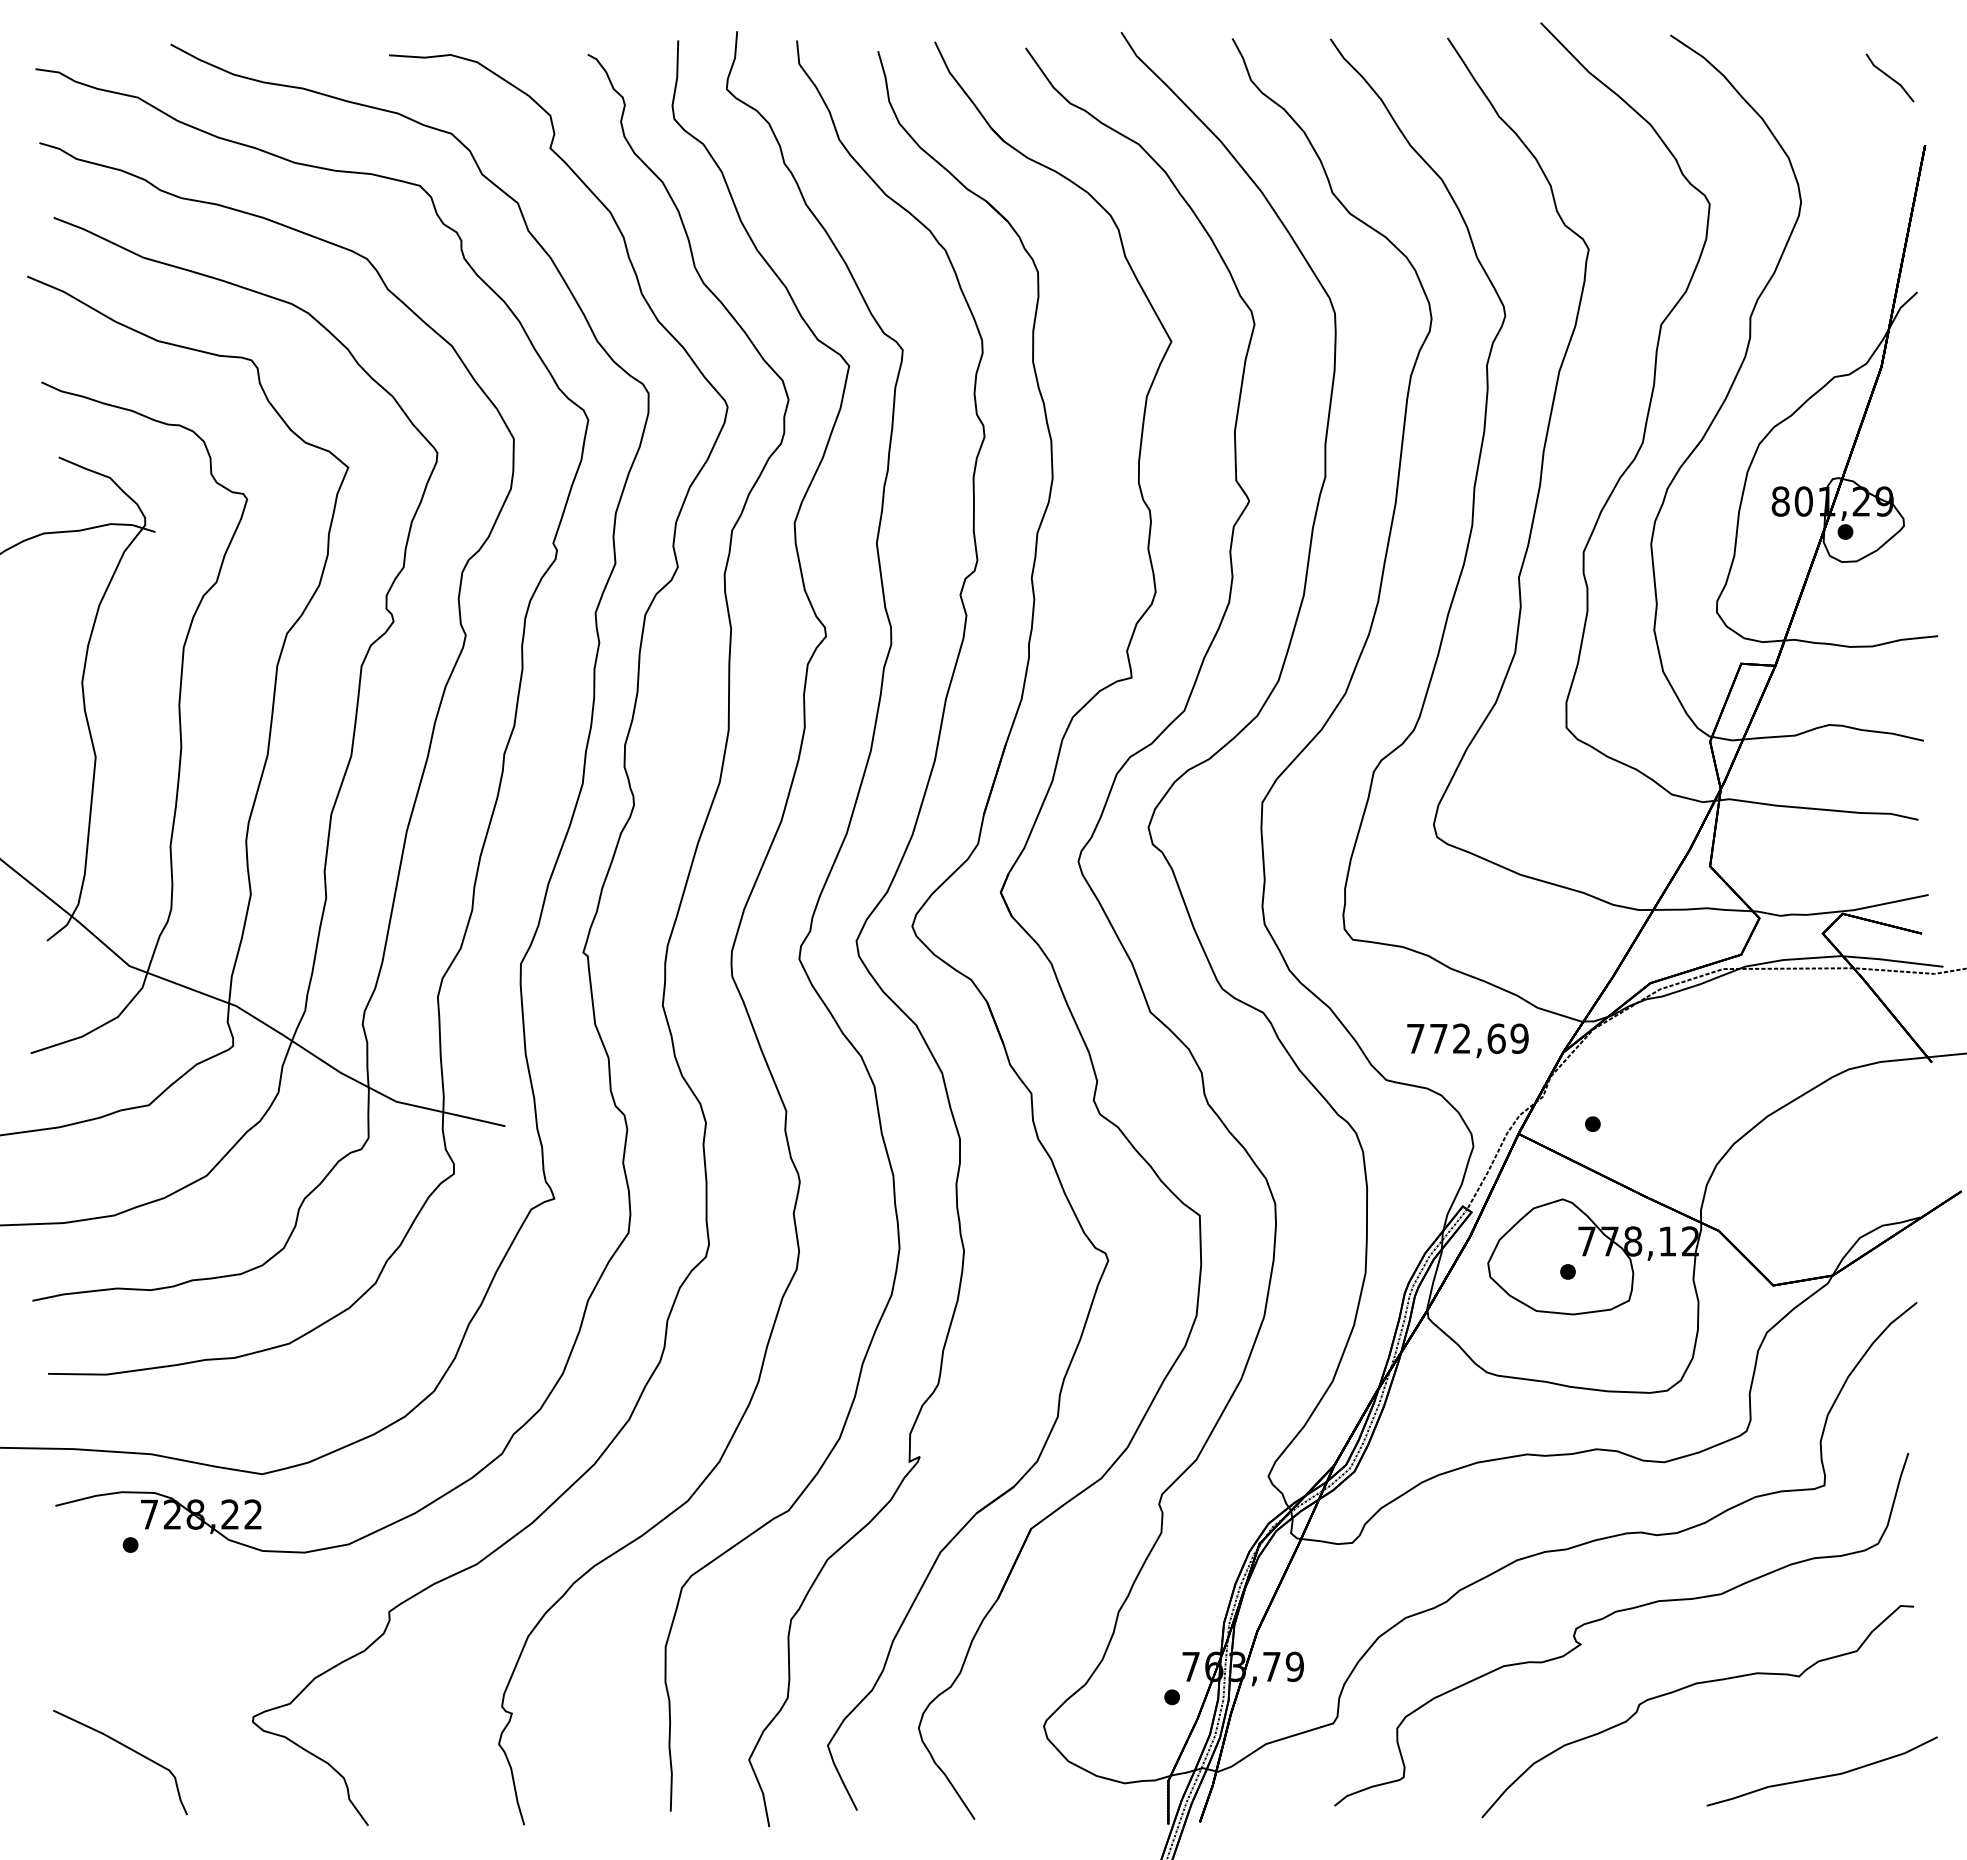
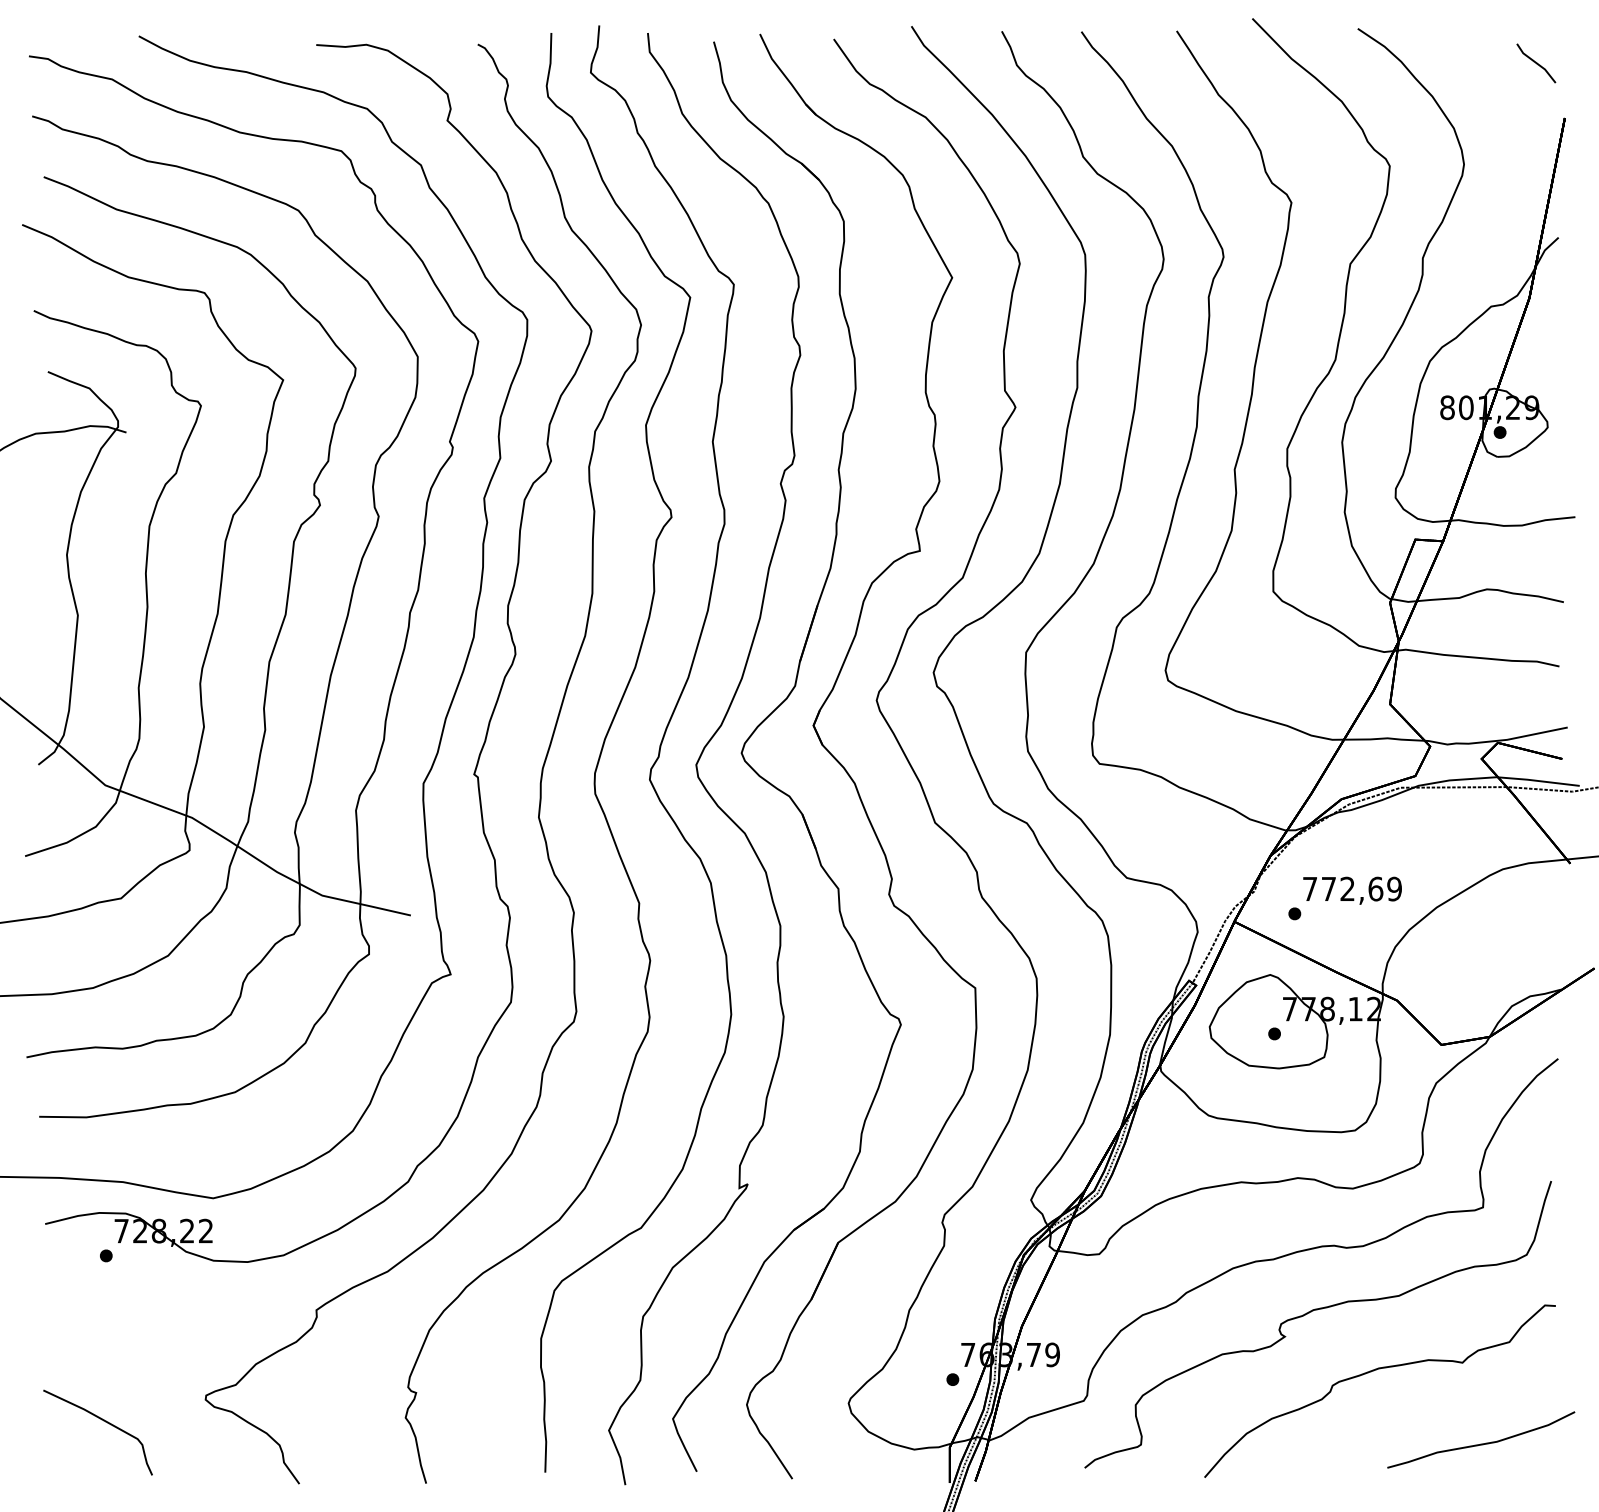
text: (1467, 1040) -> (1352, 890), moved

